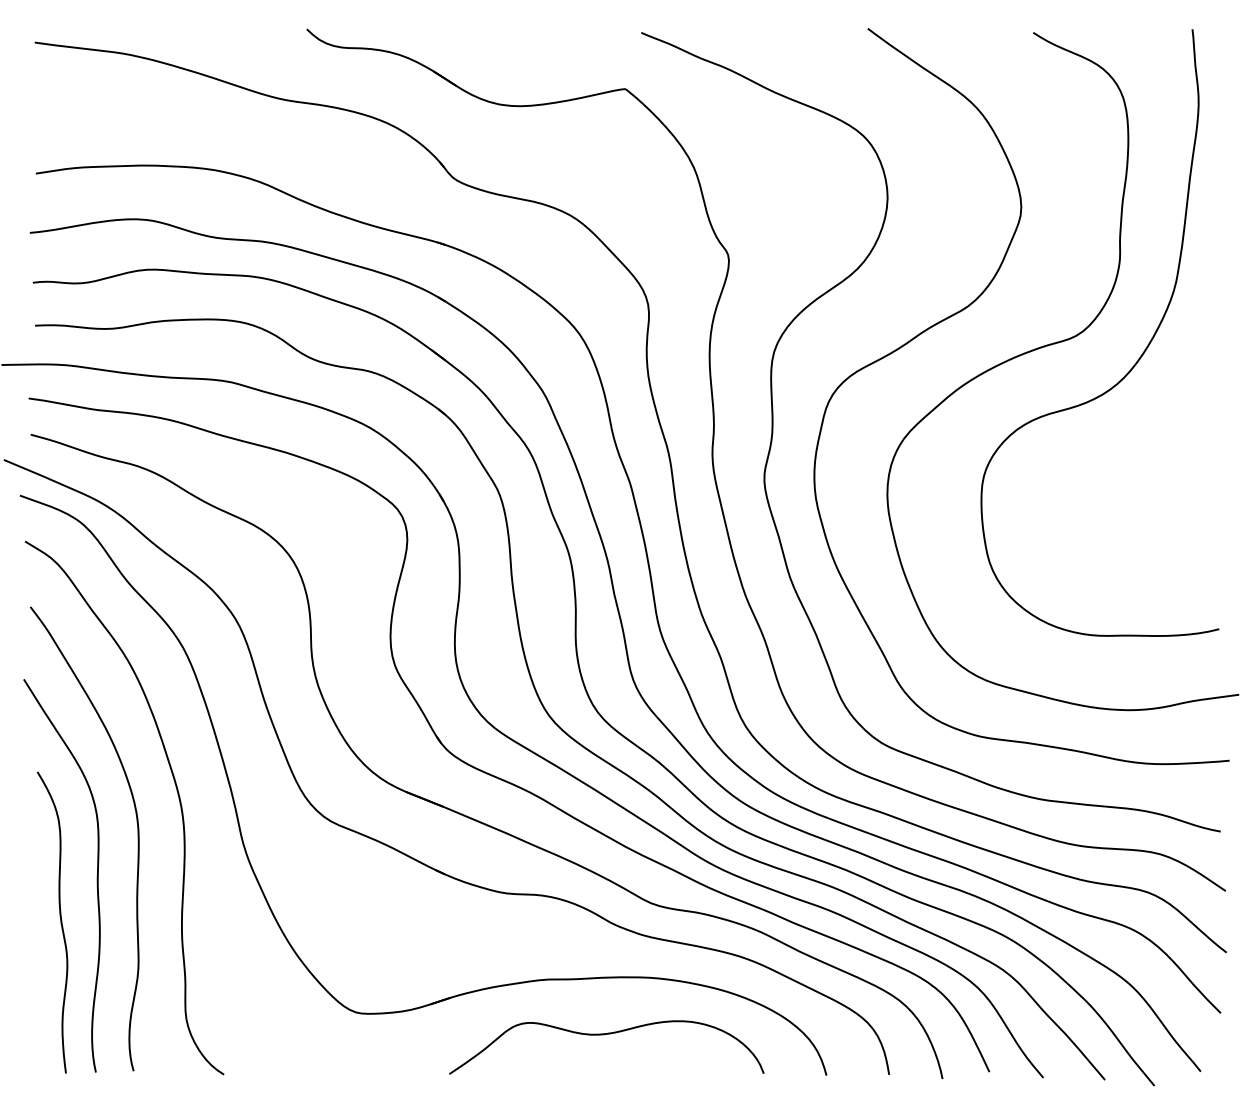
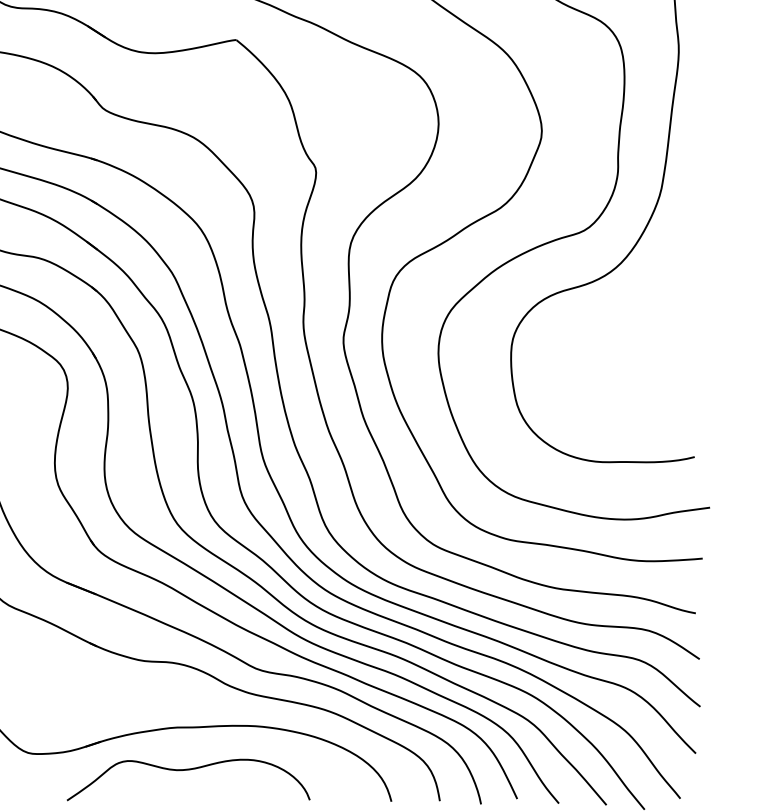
curve: (603, 1035) -> (186, 770), moved

